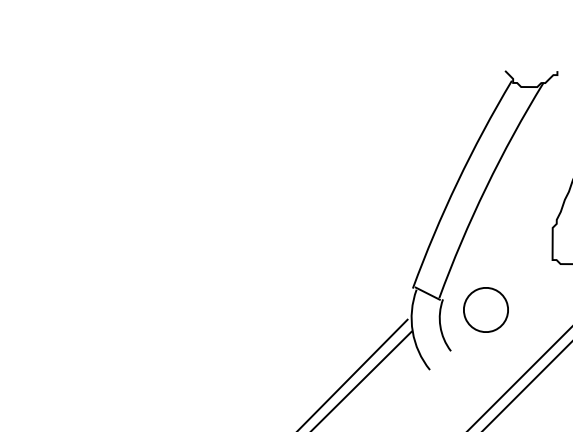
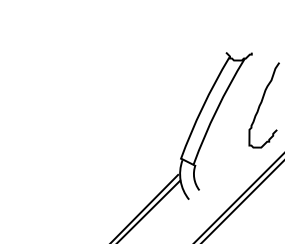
part: (485, 308) -> (216, 169), removed

